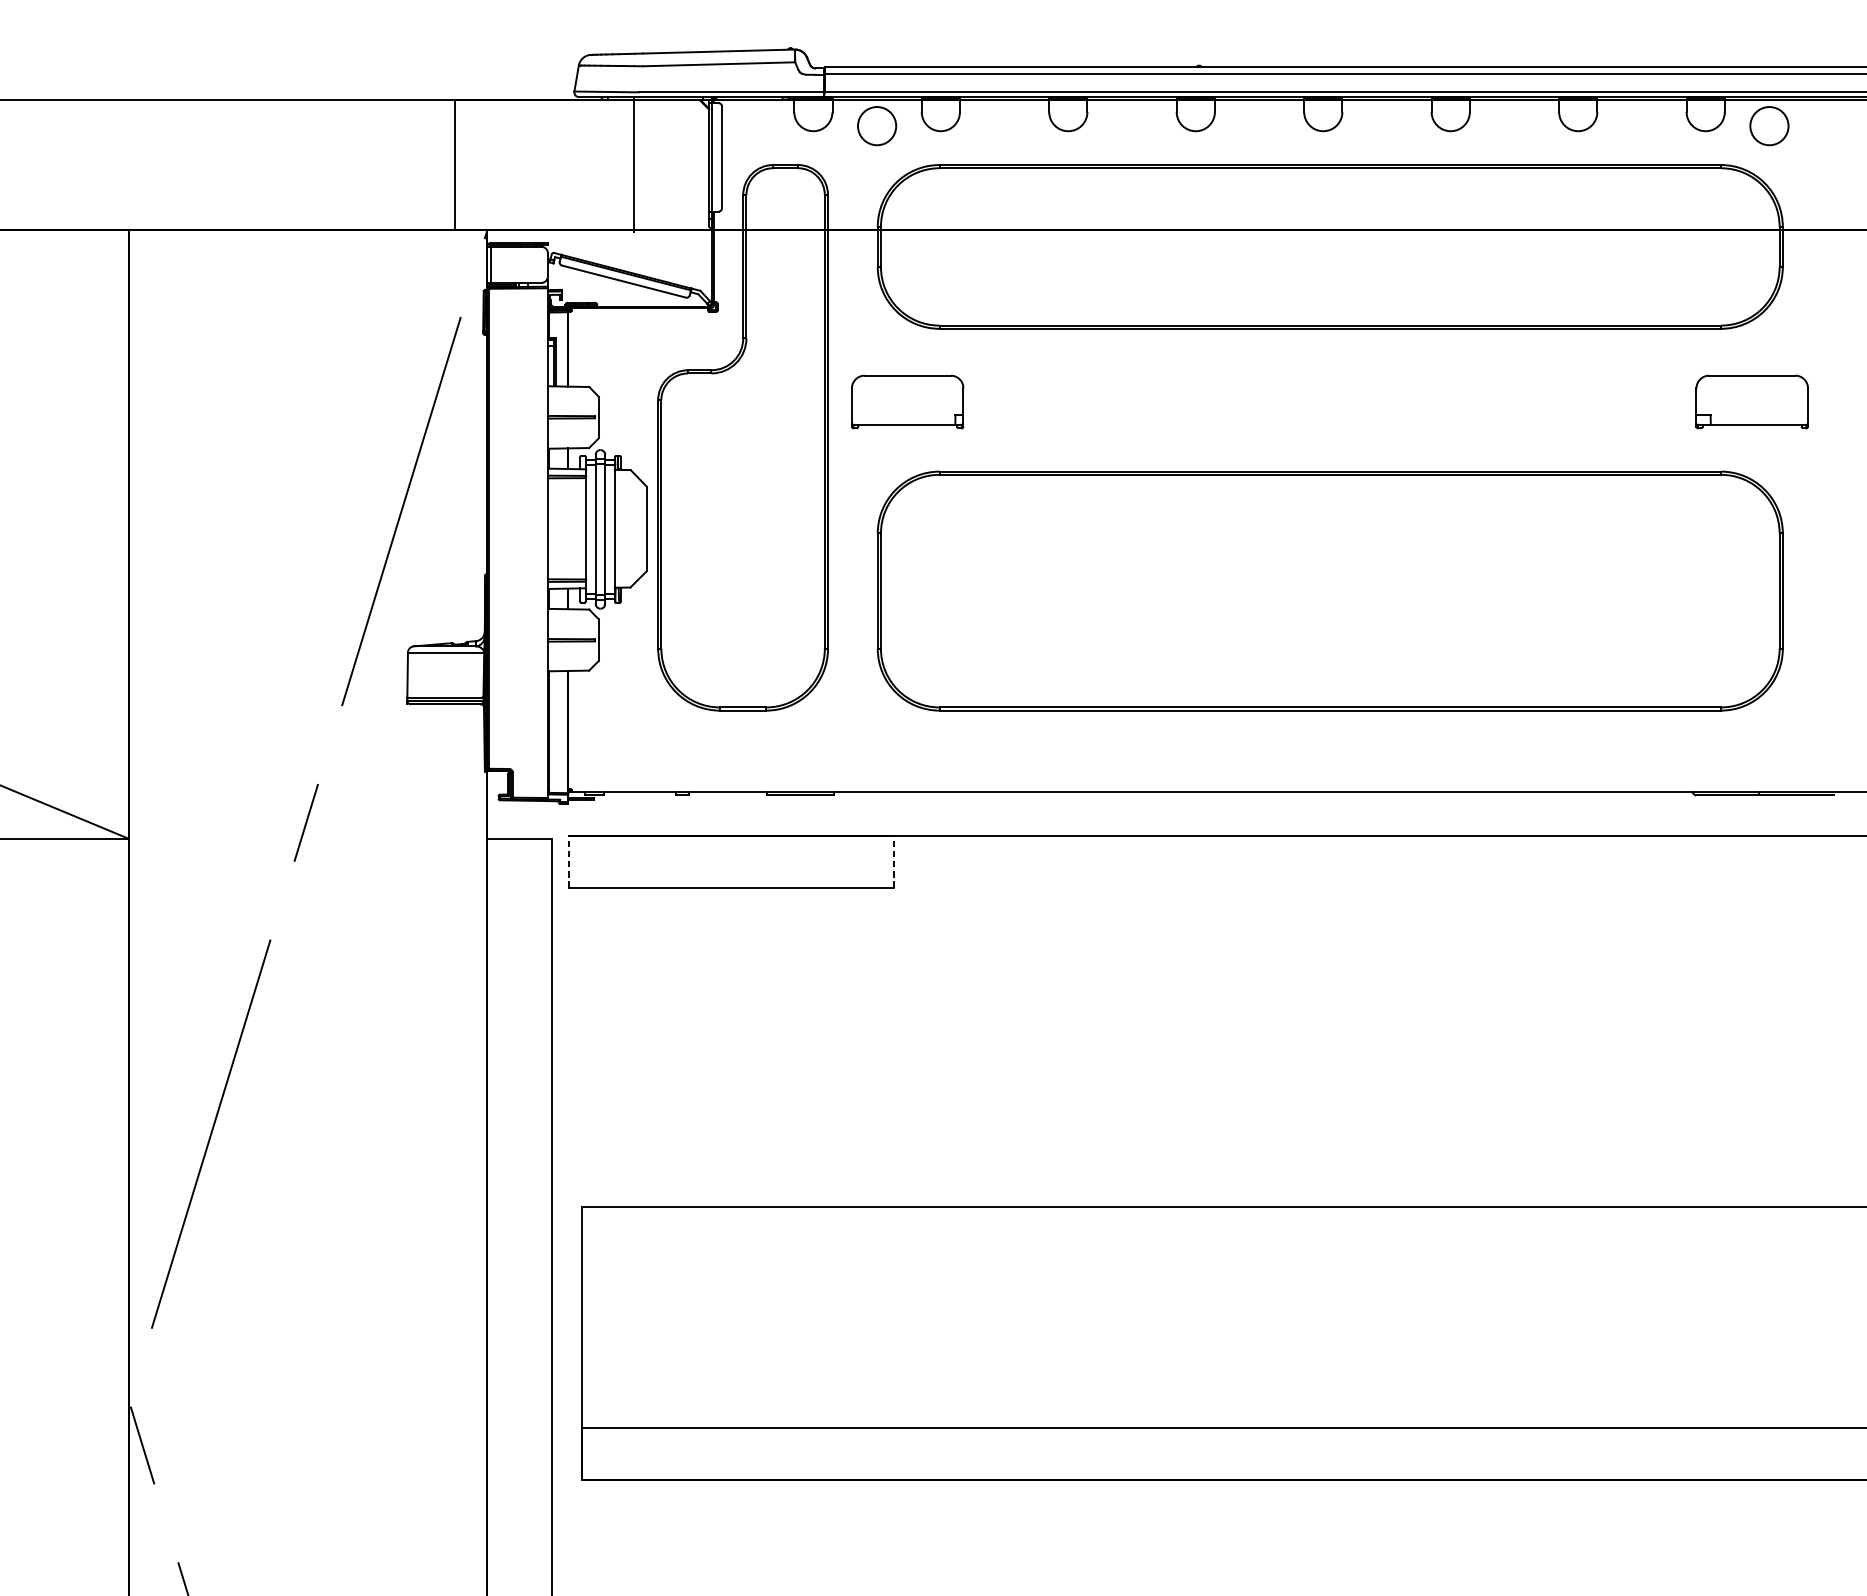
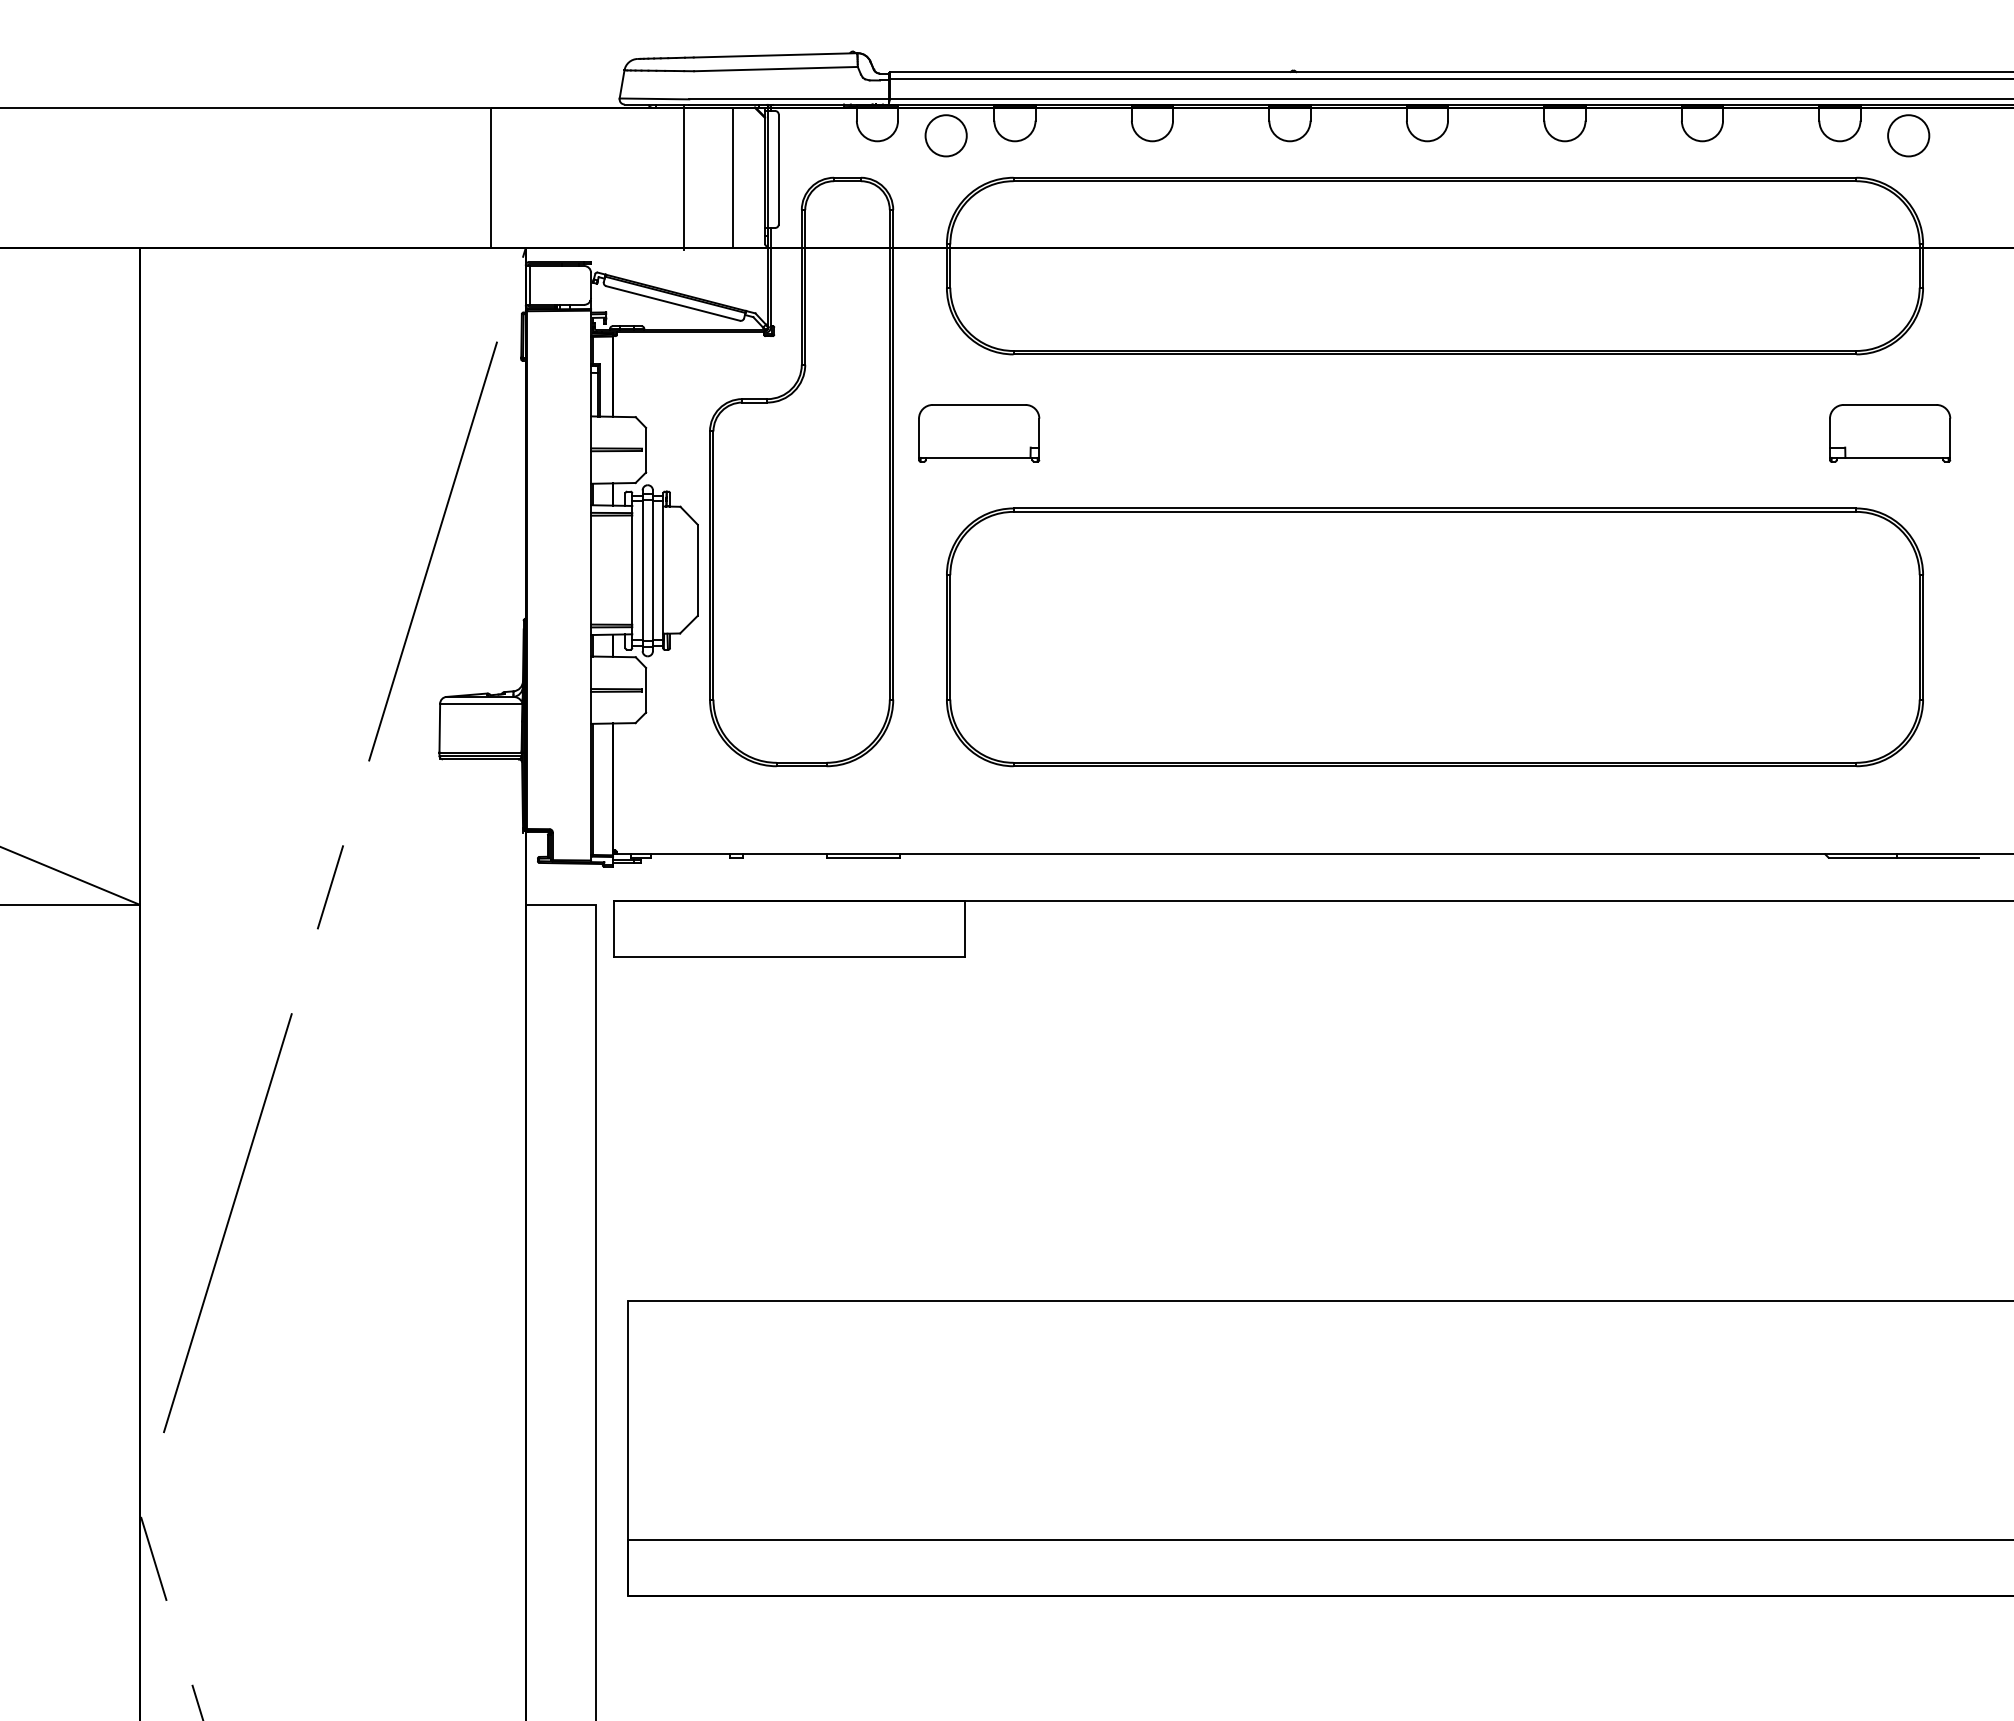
line: (679, 164) -> (732, 177), added
line: (568, 861) -> (613, 928), dashed -> solid
line: (894, 861) -> (964, 928), dashed -> solid

